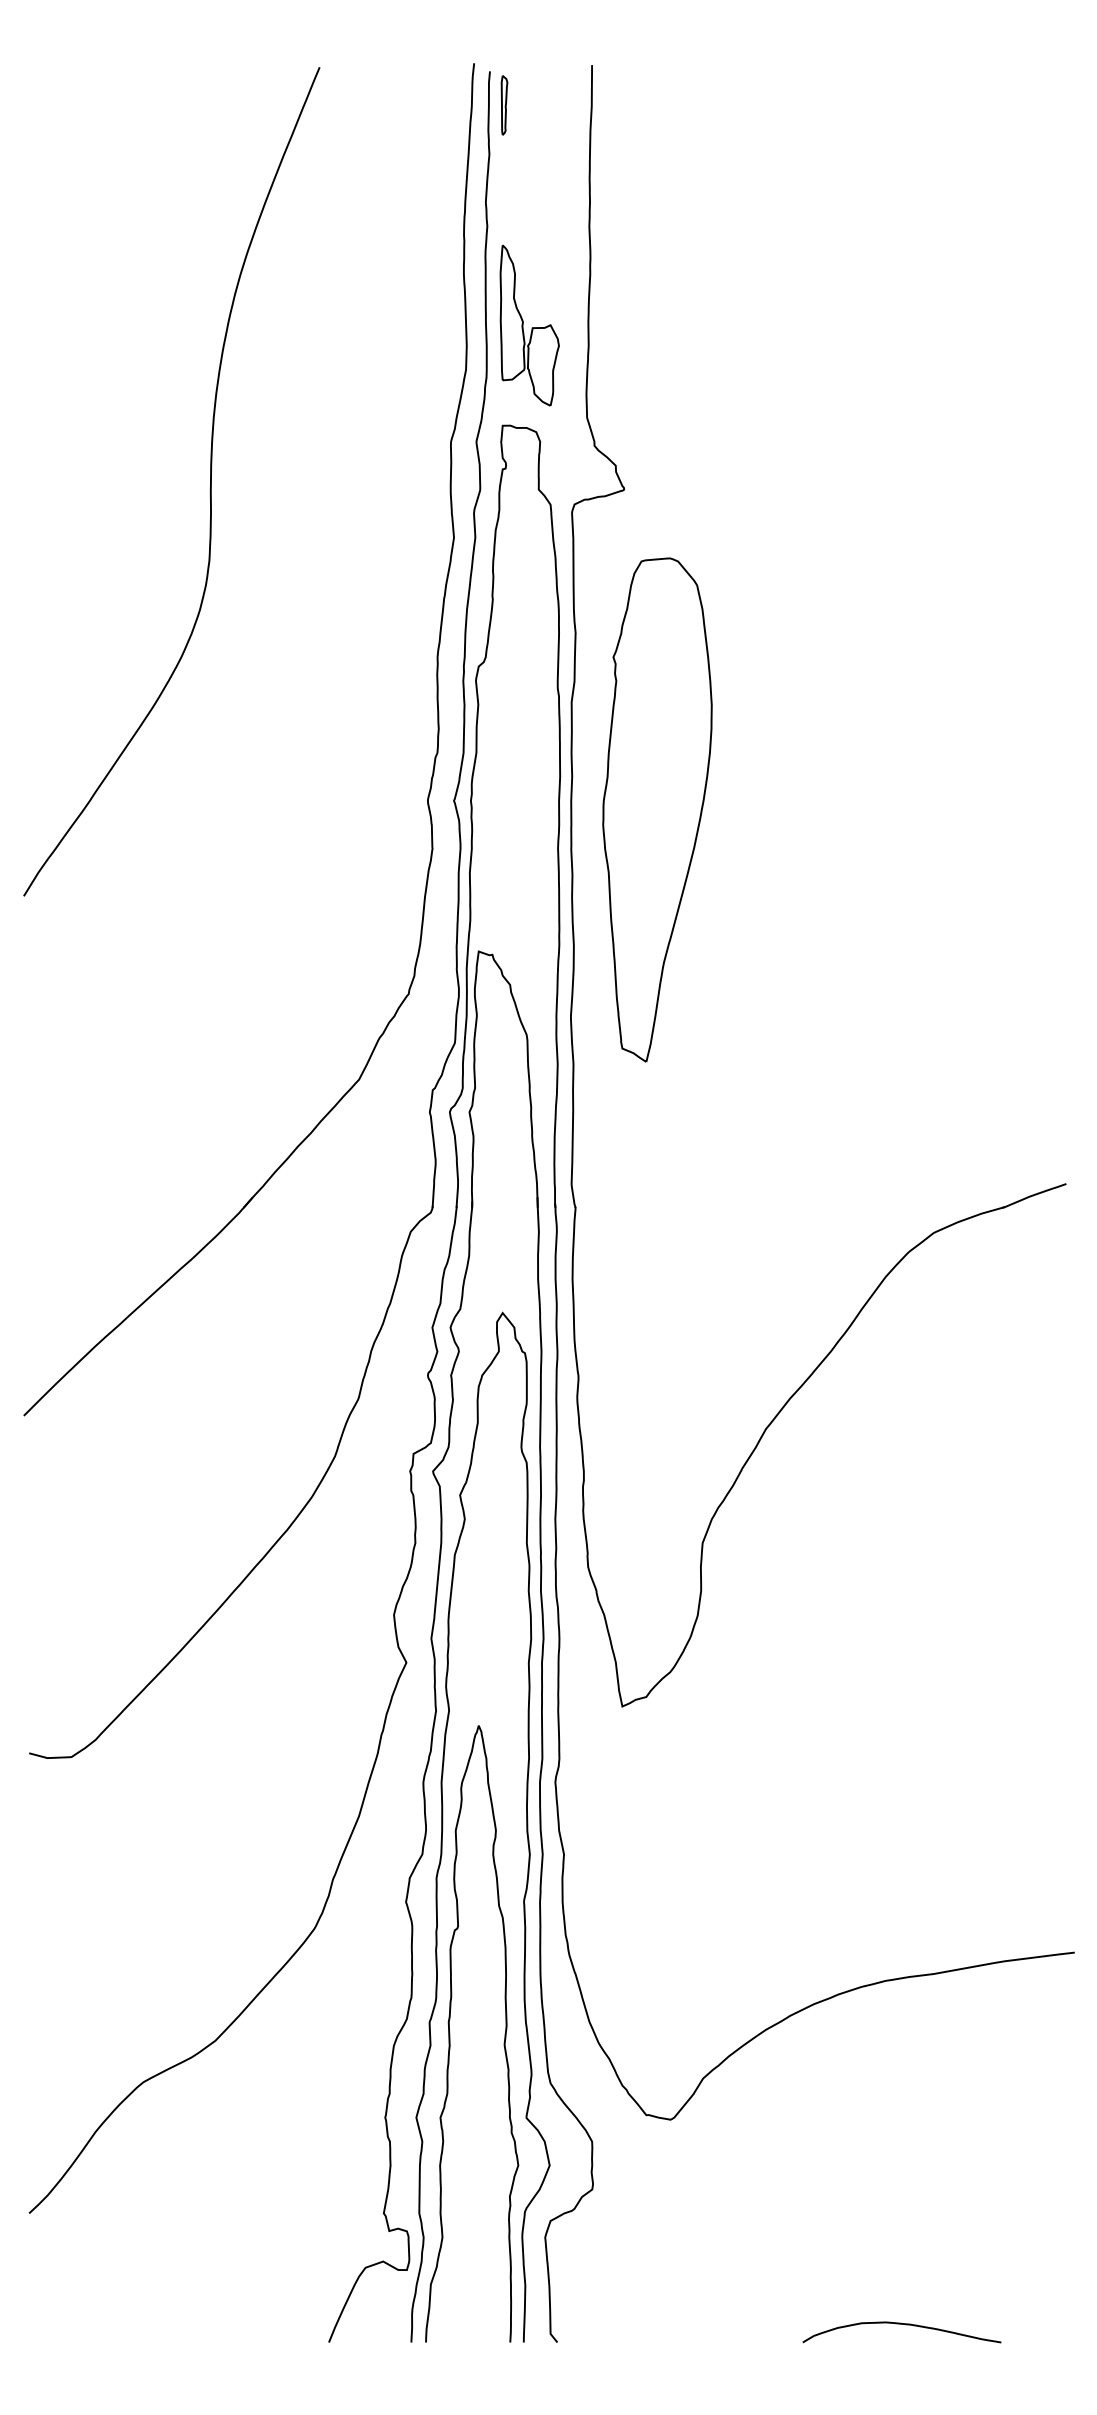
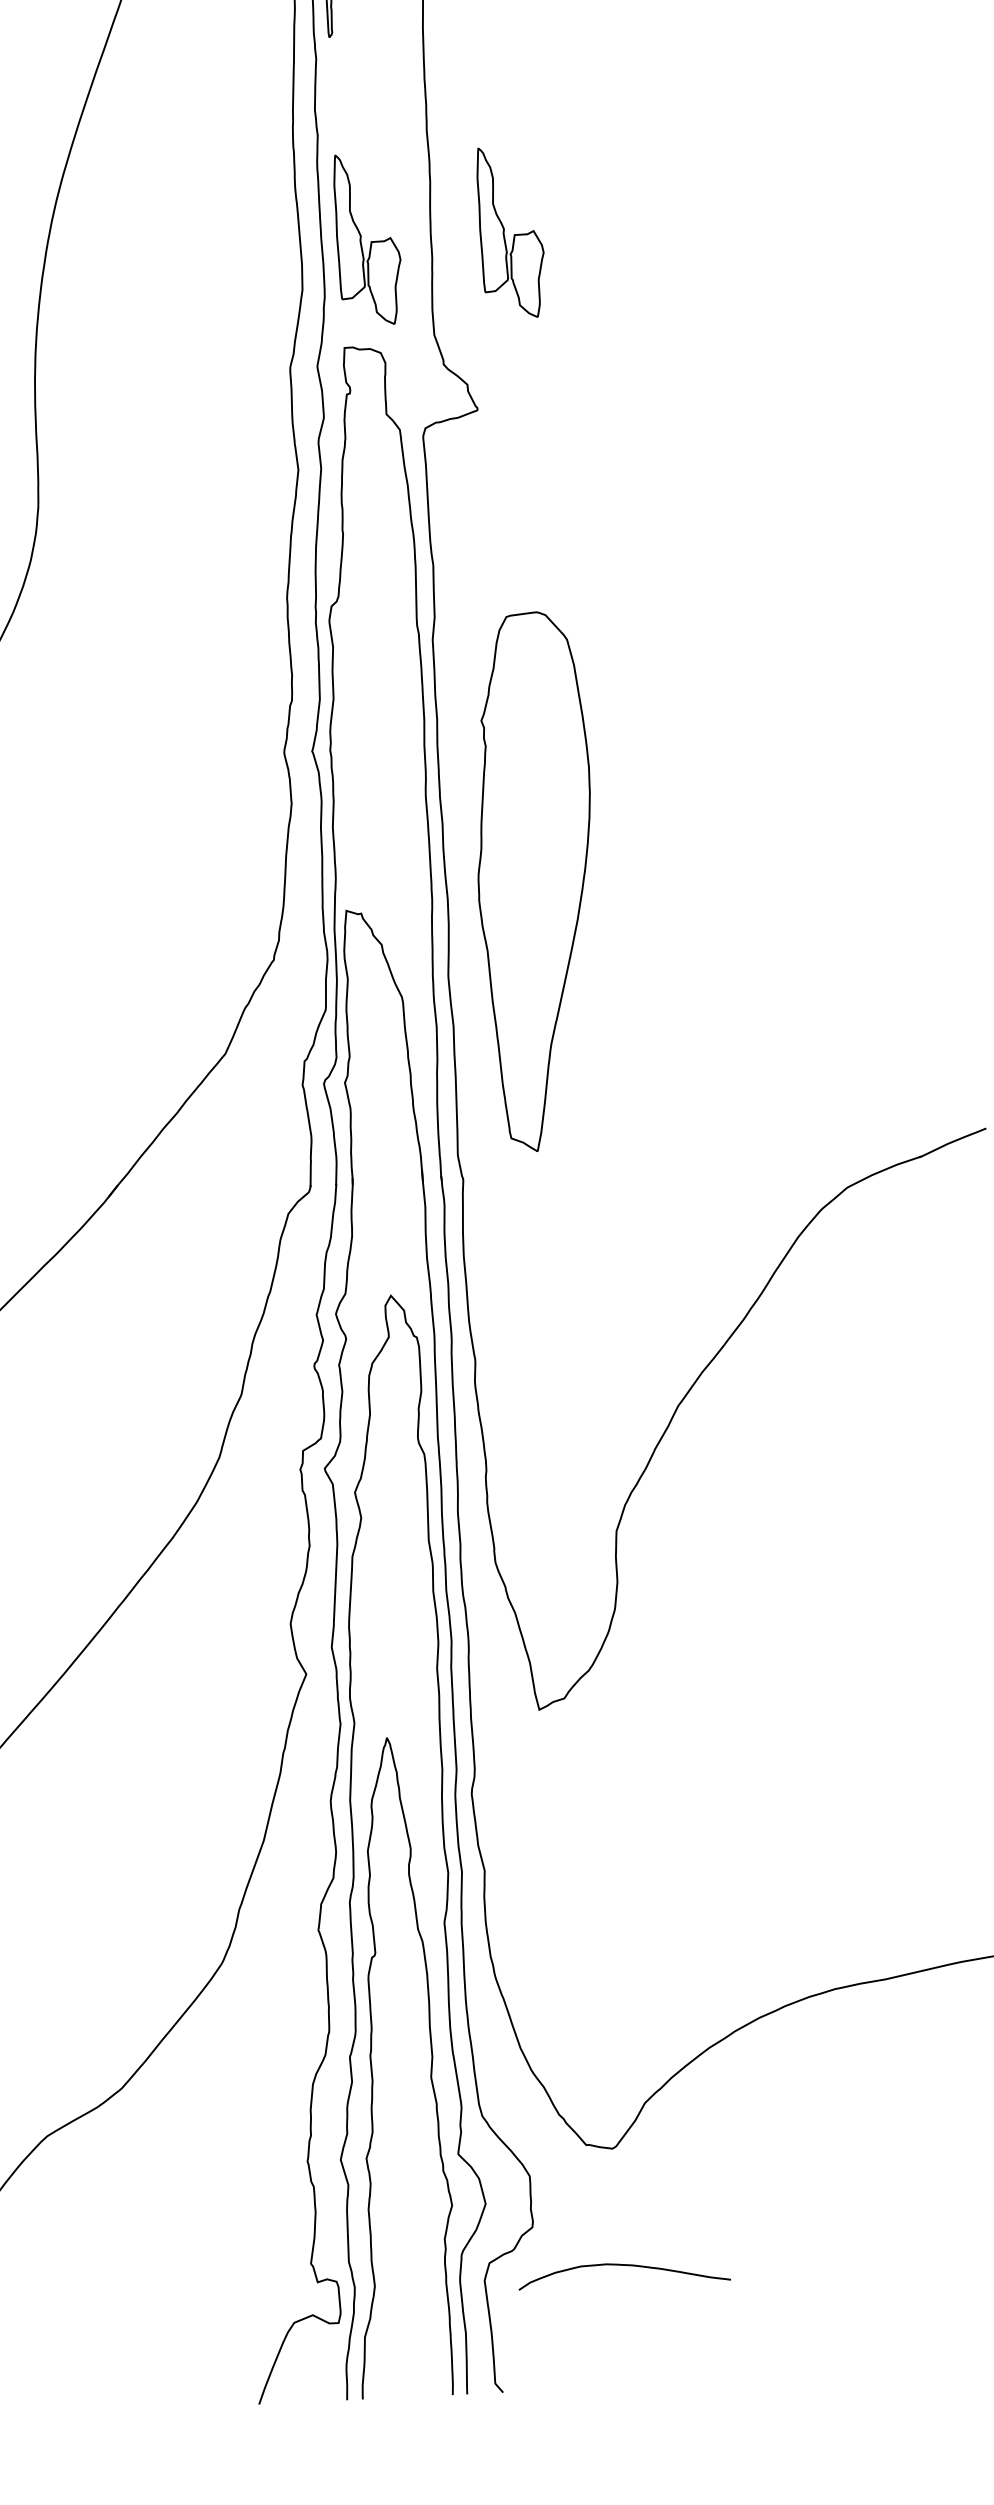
part: (663, 325) -> (511, 232), added
part: (657, 809) -> (536, 881), moved
curve: (901, 2324) -> (623, 2265), moved

